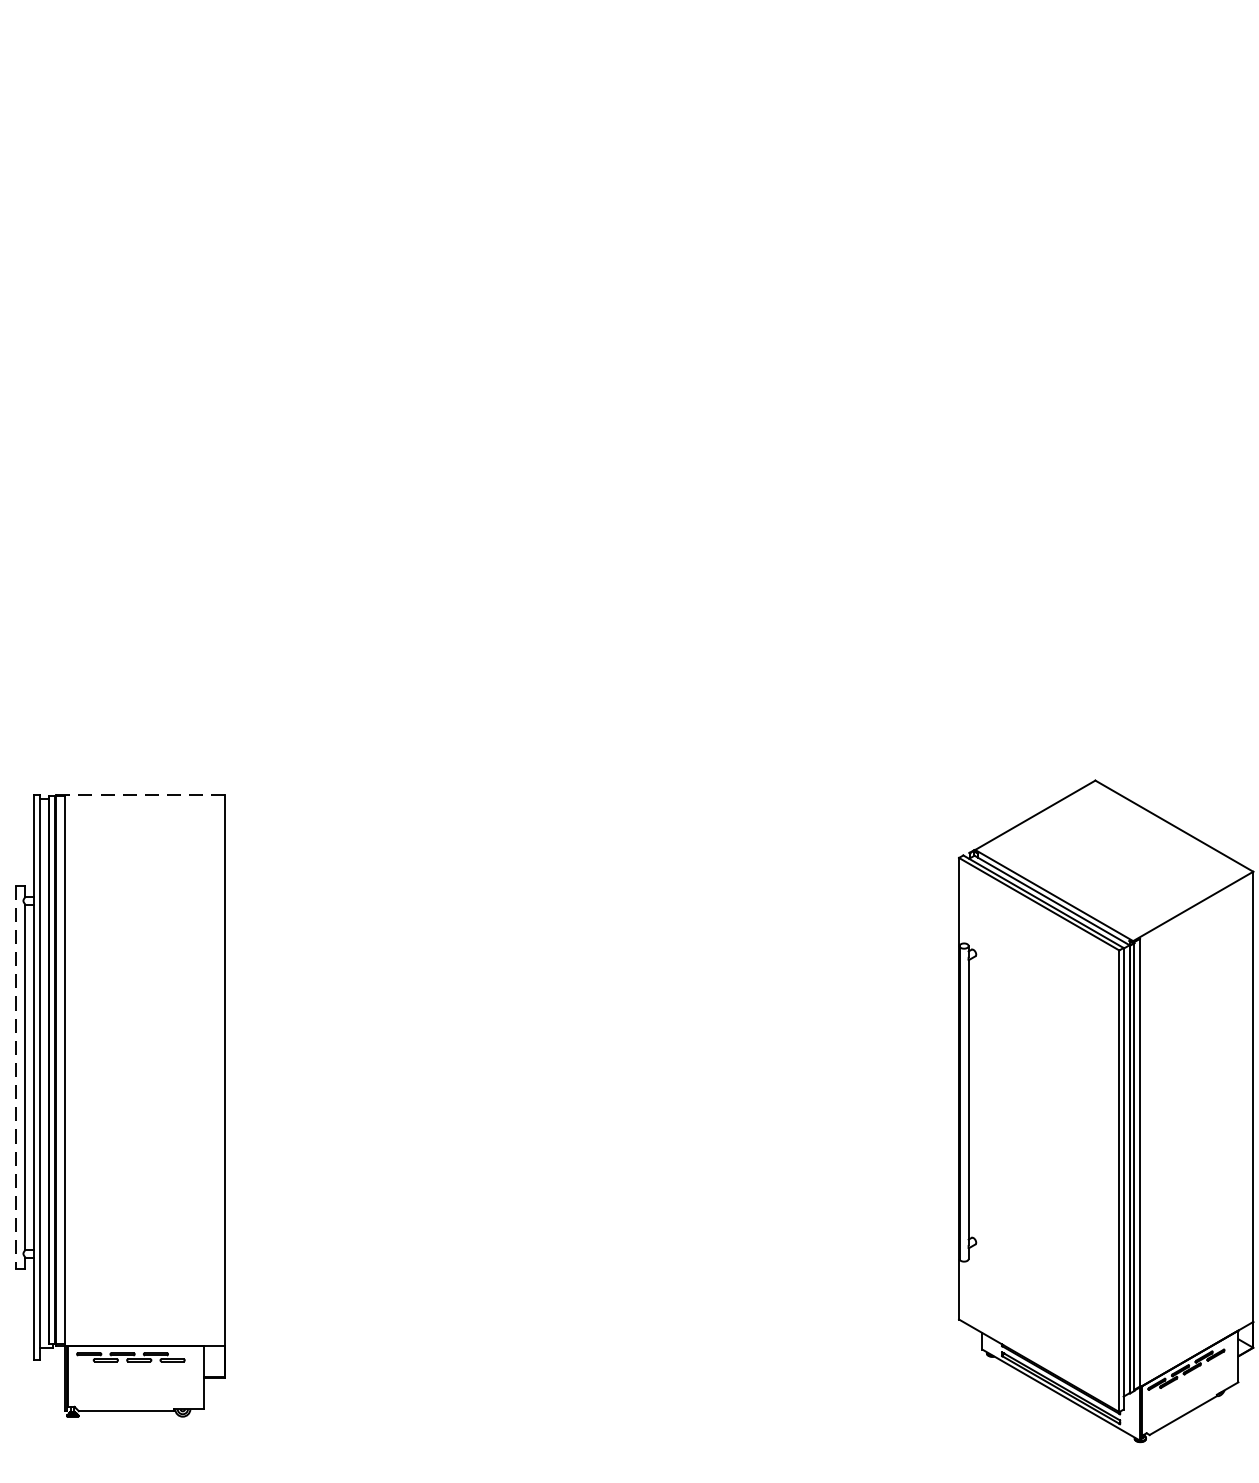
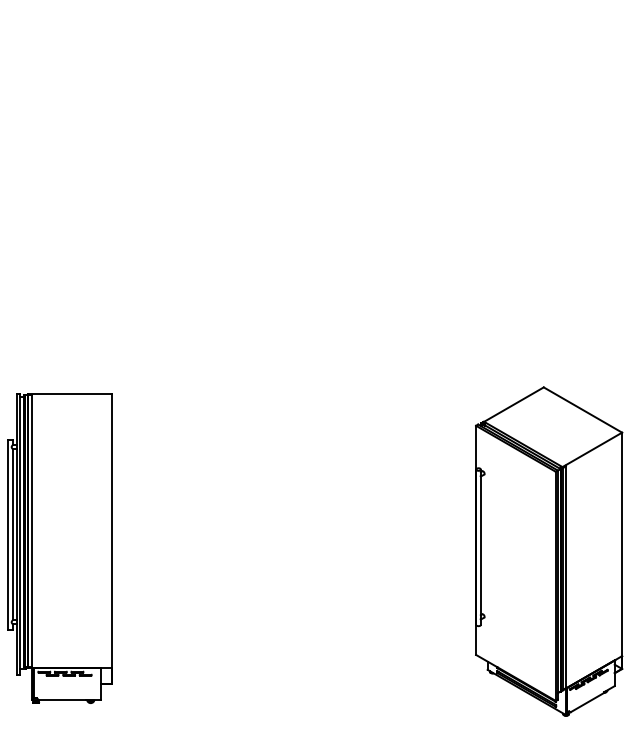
line: (139, 794) -> (69, 394), dashed -> solid
line: (17, 1078) -> (8, 535), dashed -> solid

